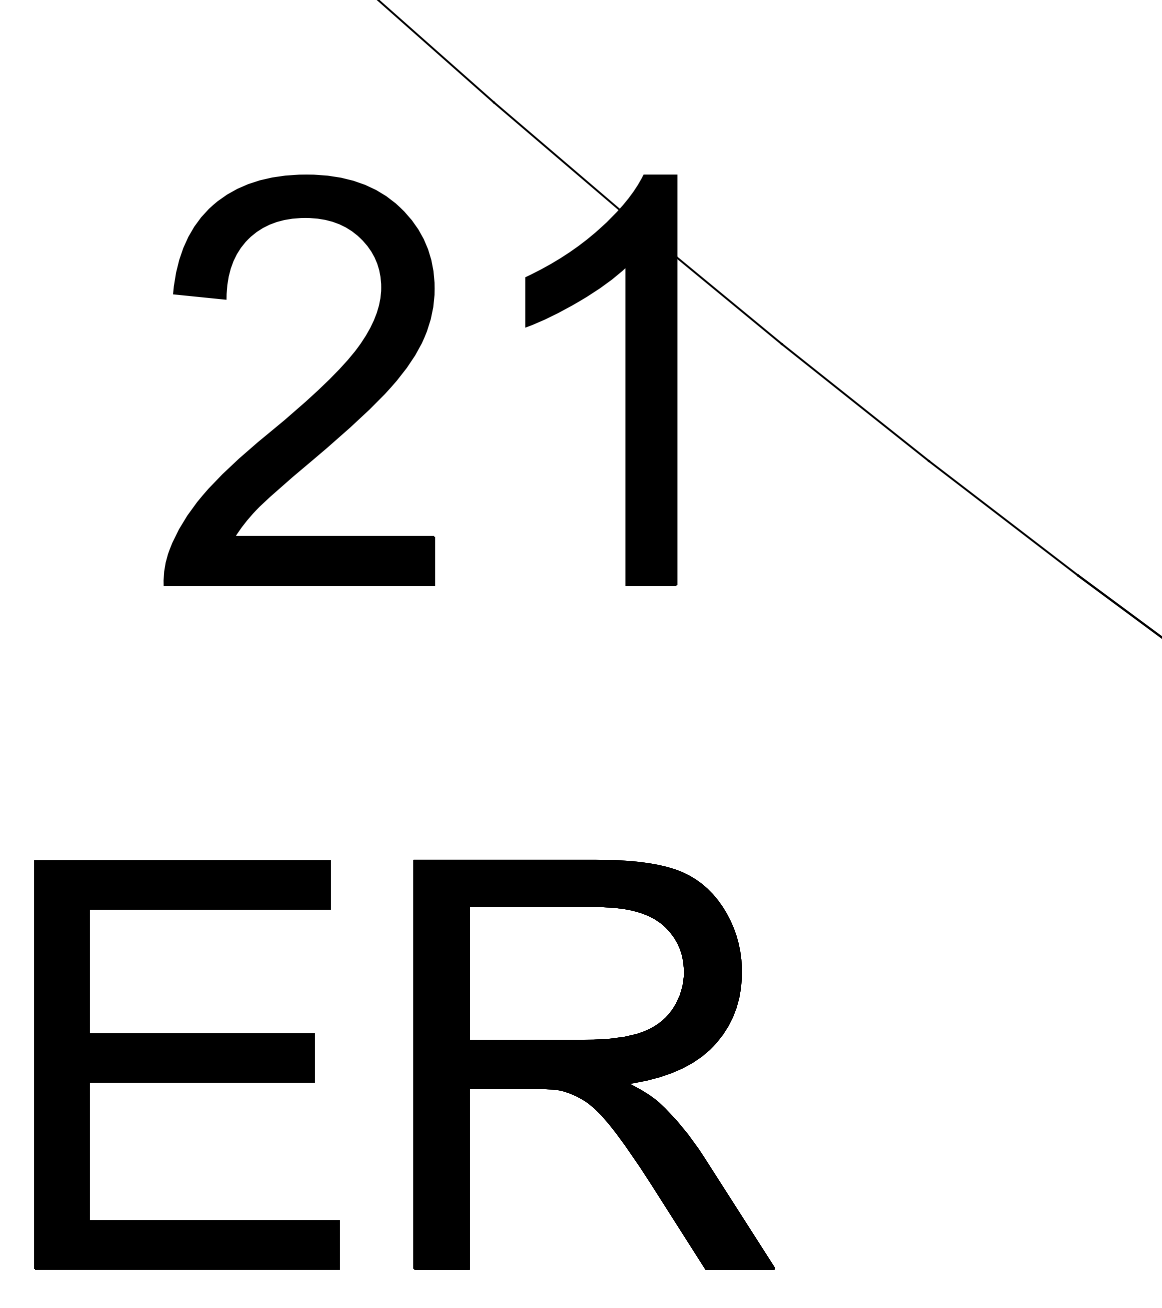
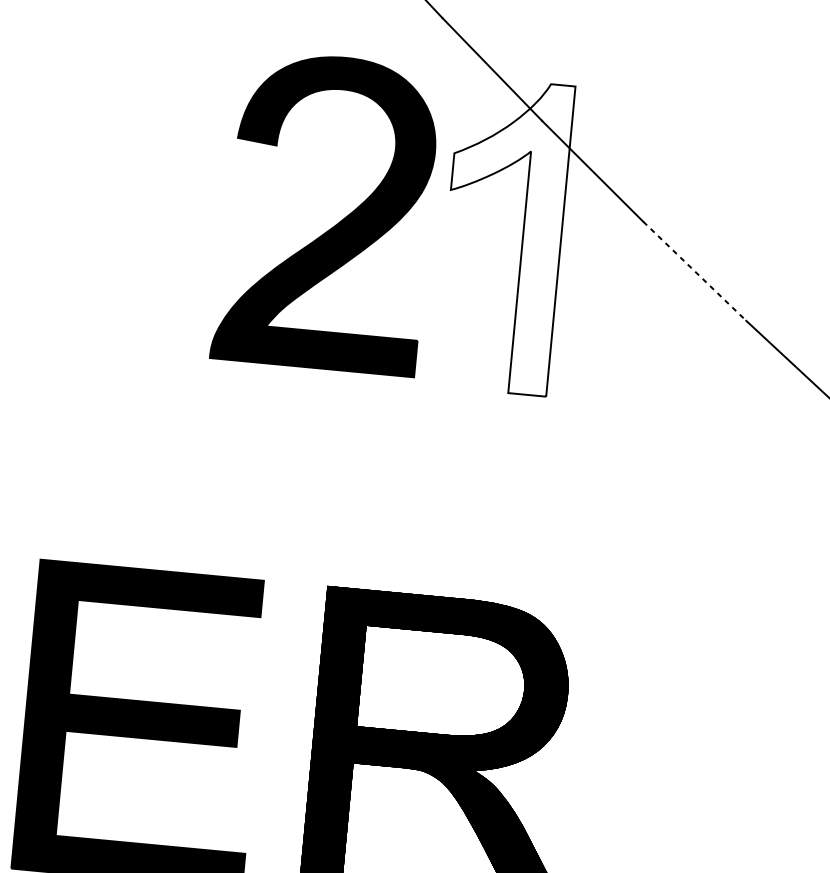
fill: (601, 380) -> (504, 236), removed
part: (314, 393) -> (337, 223), moved
line: (855, 402) -> (694, 271), solid -> dashed

